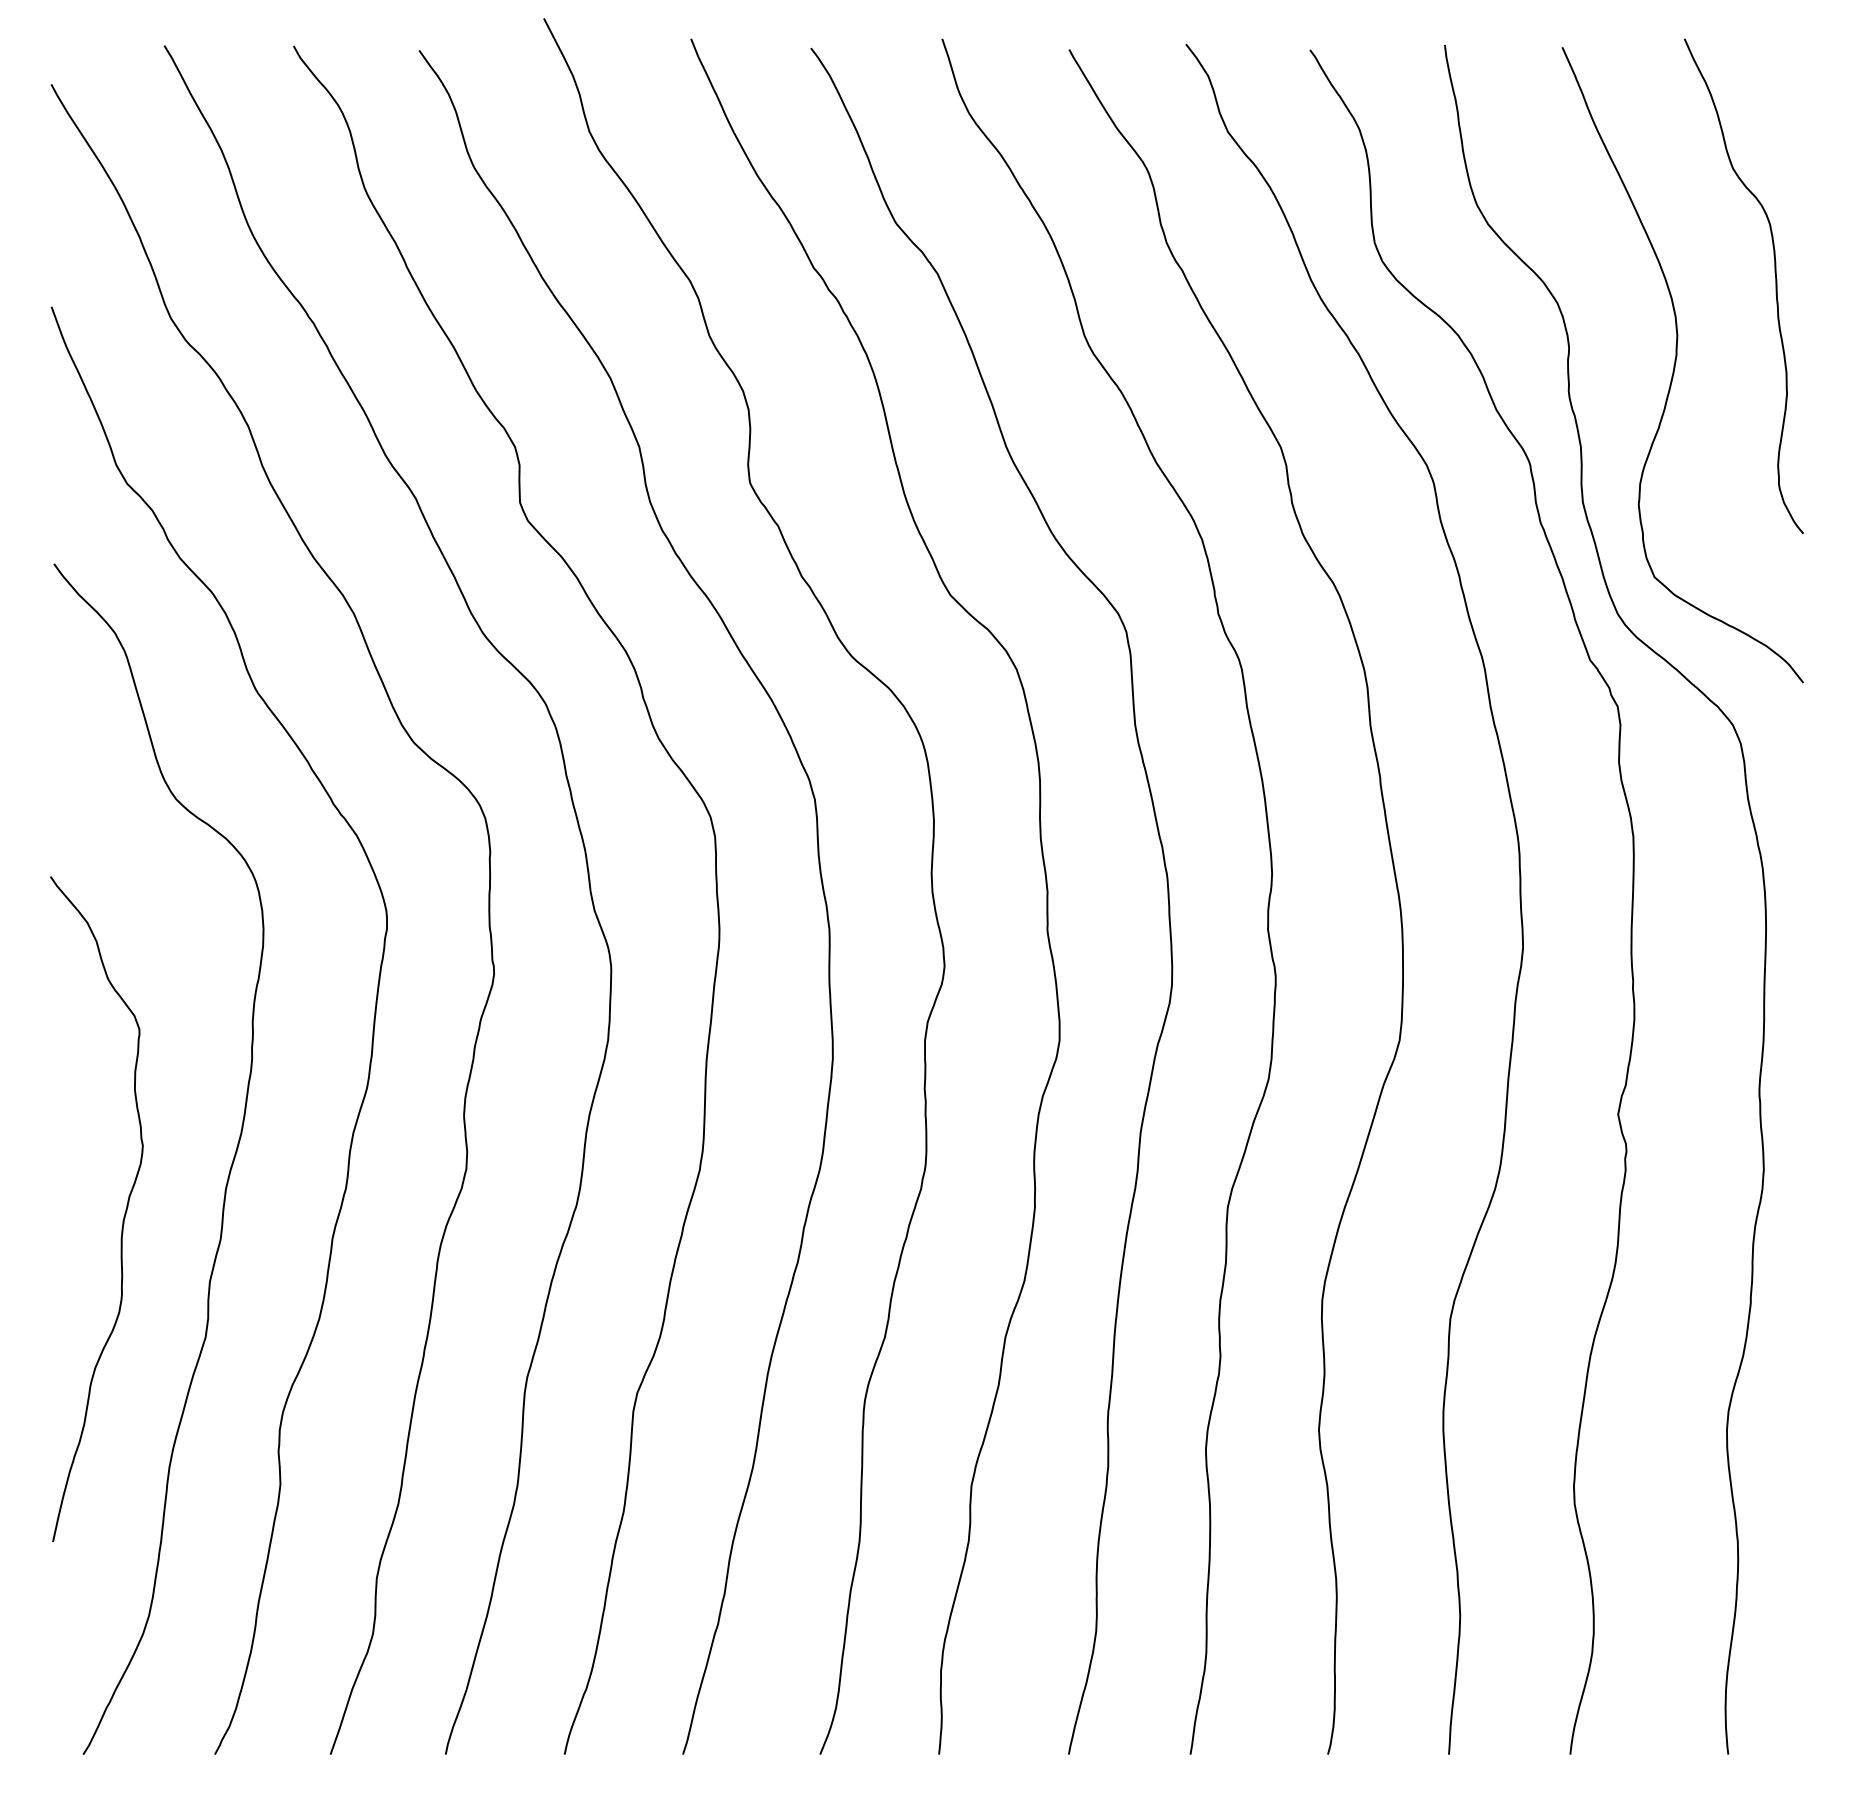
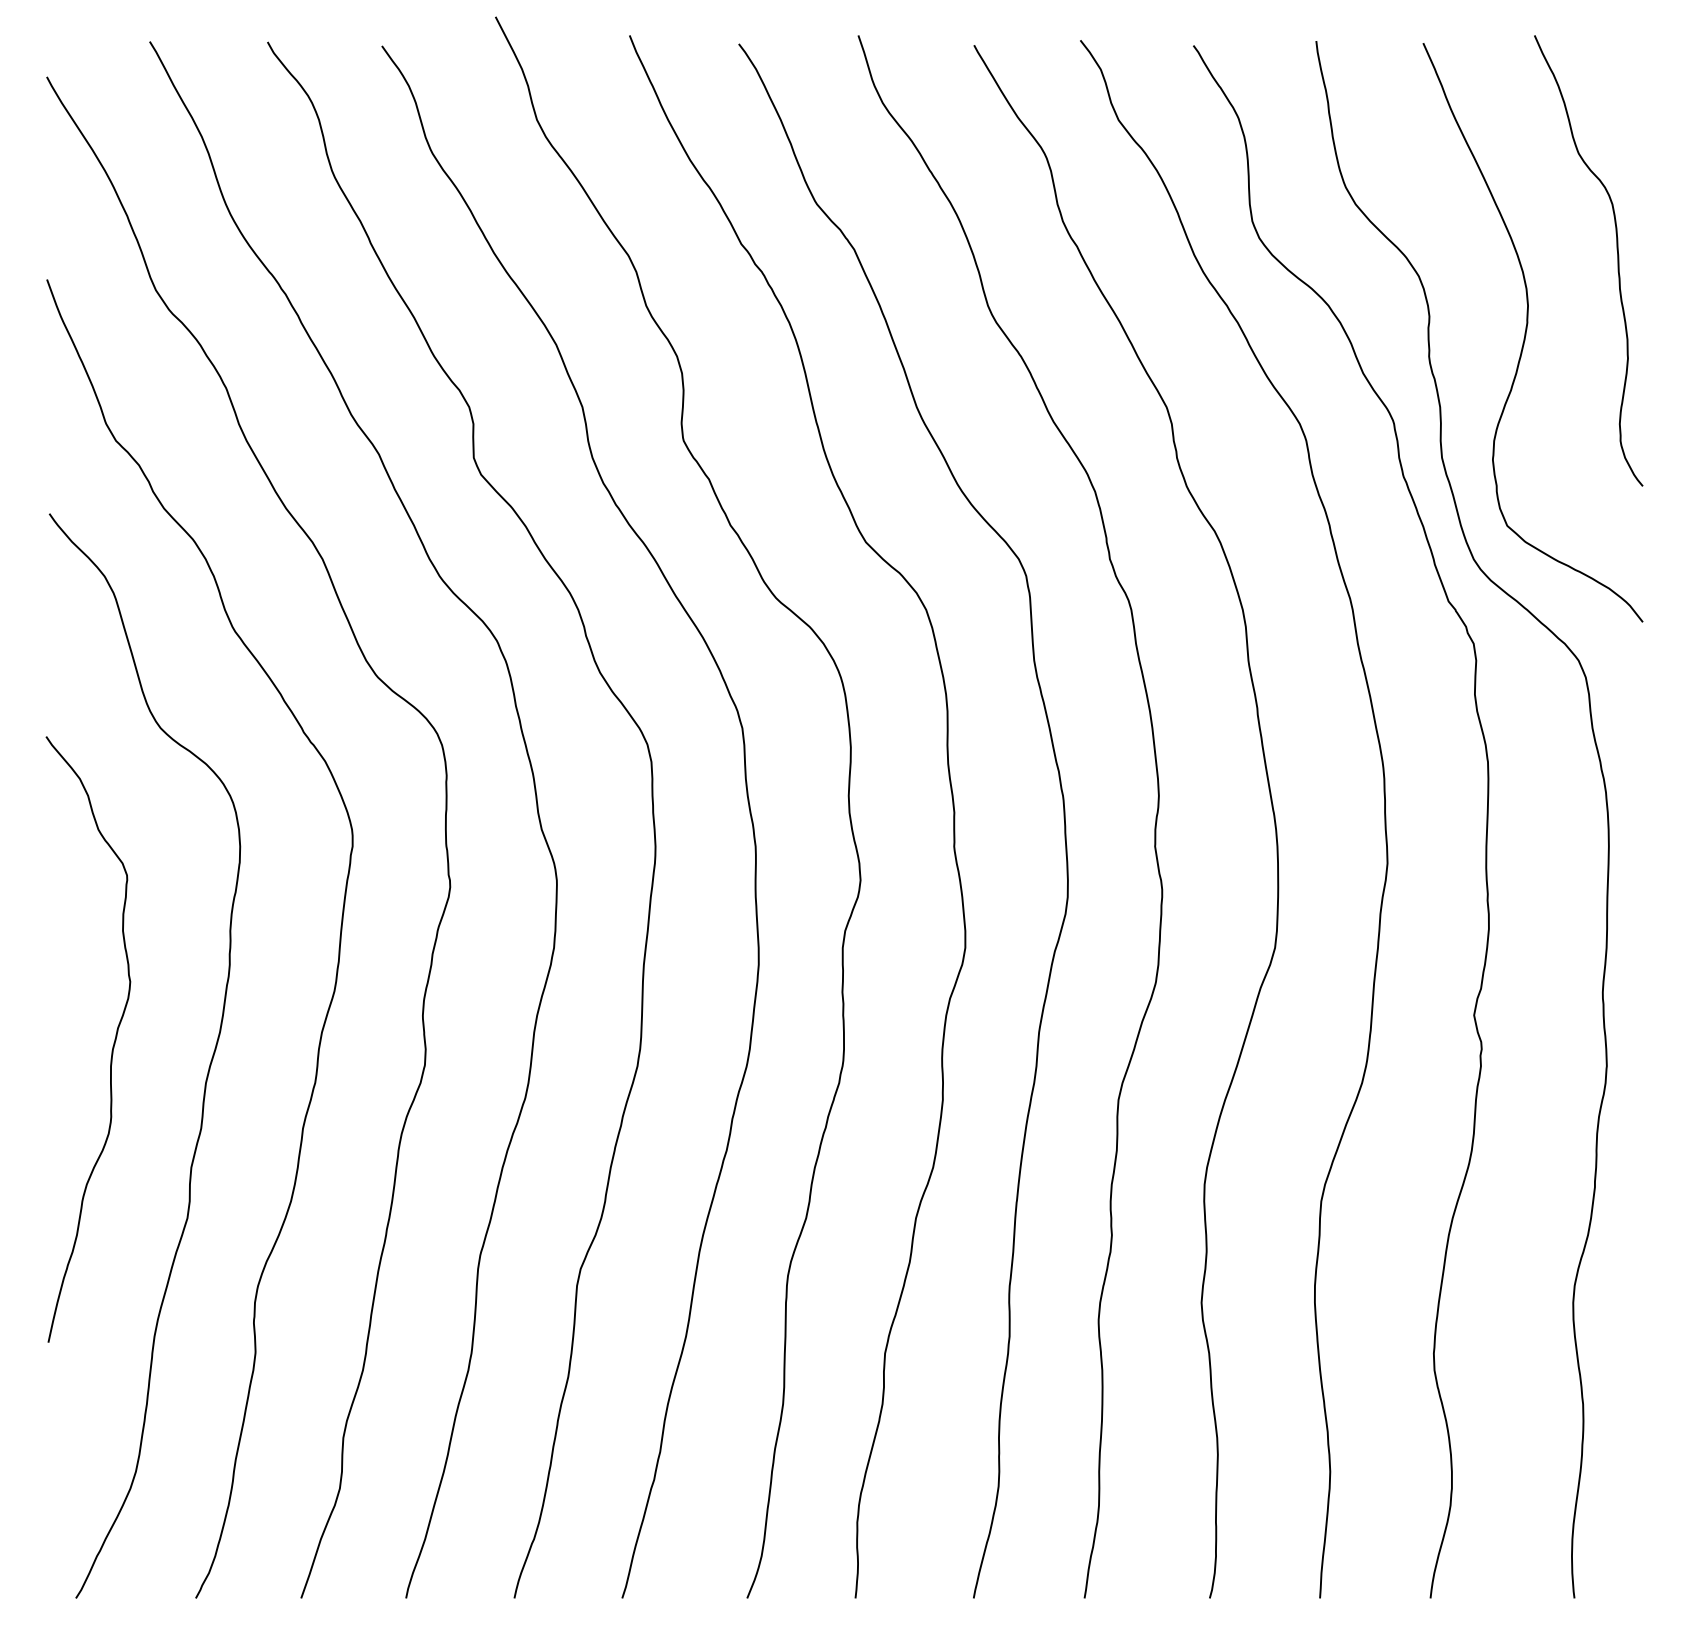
curve: (123, 1216) -> (112, 1046), moved

